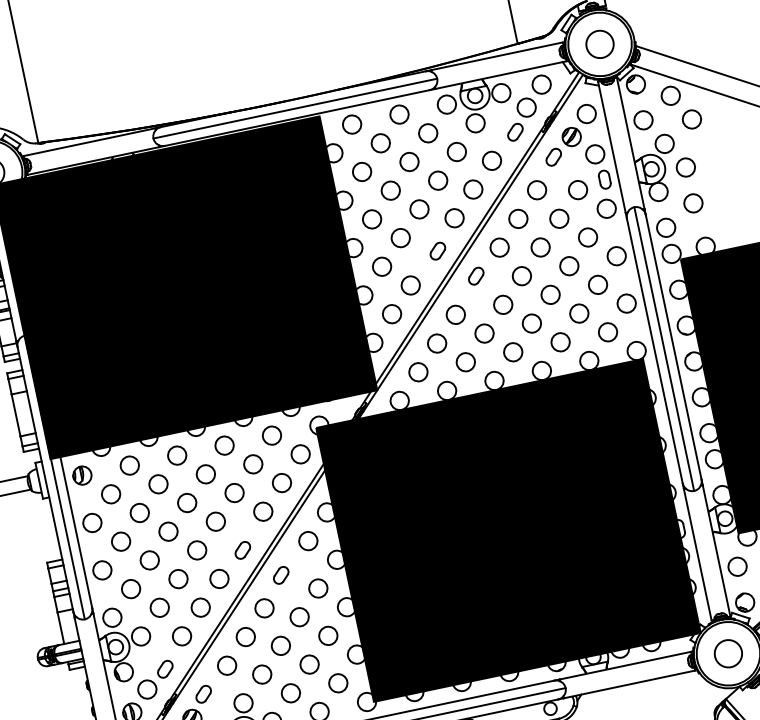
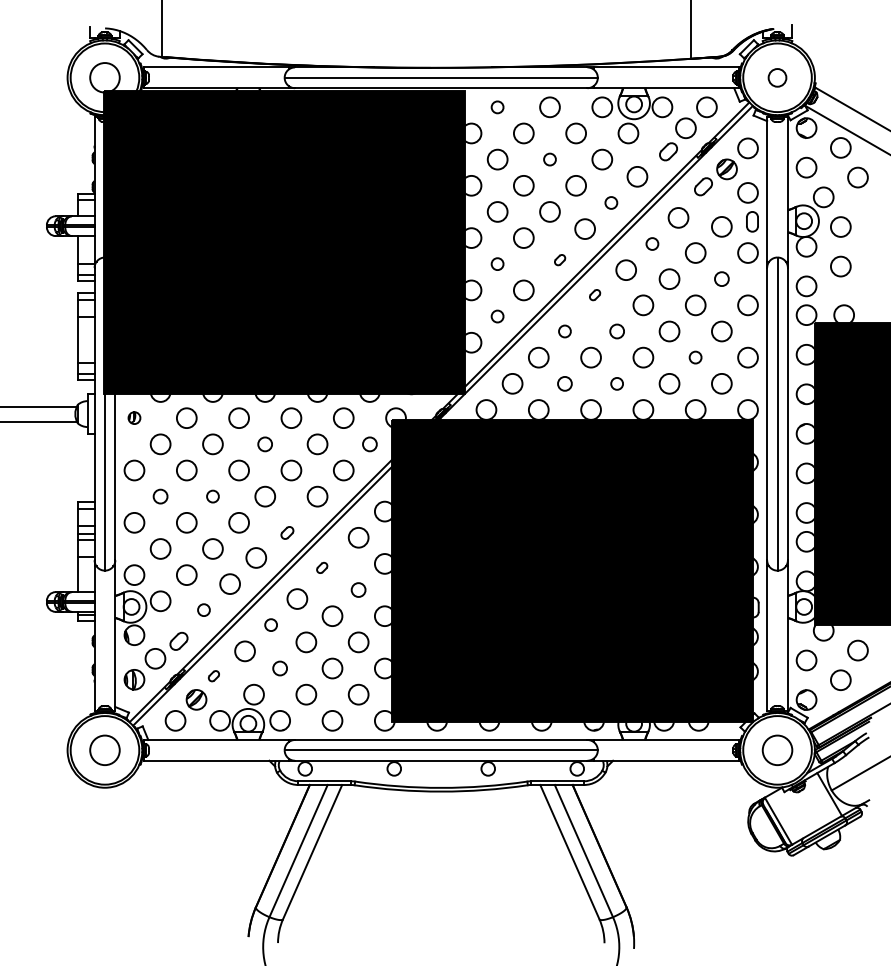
circle: (599, 44) -> (777, 77), size x0.6
circle: (351, 124) -> (497, 107), size x0.6
circle: (409, 161) -> (549, 159), size x0.6
circle: (473, 189) -> (611, 202), size x0.6
circle: (518, 218) -> (652, 243), size x0.6
circle: (587, 236) -> (721, 278), size x0.7
part: (437, 250) -> (559, 259), size x0.6
circle: (381, 266) -> (497, 263), size x0.6
part: (475, 275) -> (594, 294), size x0.6
circle: (502, 305) -> (616, 331), size x0.7
circle: (579, 313) -> (695, 357), size x0.6
circle: (391, 314) -> (497, 316), size x0.6
circle: (455, 314) -> (564, 331), size x0.6
circle: (512, 352) -> (616, 383), size x0.6
circle: (465, 362) -> (564, 383), size x0.7
circle: (300, 454) -> (369, 444), size x0.7
part: (82, 474) -> (134, 417), size x0.6
circle: (205, 474) -> (264, 444), size x0.7
circle: (168, 531) -> (212, 496), size x0.6
circle: (120, 541) -> (160, 496), size x0.7
part: (242, 549) -> (287, 532), size x0.7
part: (280, 575) -> (321, 567), size x0.6
circle: (318, 588) -> (358, 589), size x0.7
circle: (181, 635) -> (203, 609), size x0.6
circle: (245, 636) -> (270, 624), size x0.6
circle: (261, 674) -> (279, 668), size x0.7
part: (203, 693) -> (213, 675), size x0.6

